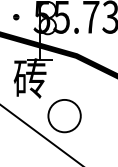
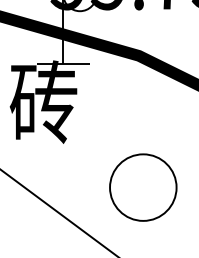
part: (64, 116) -> (143, 188), moved

